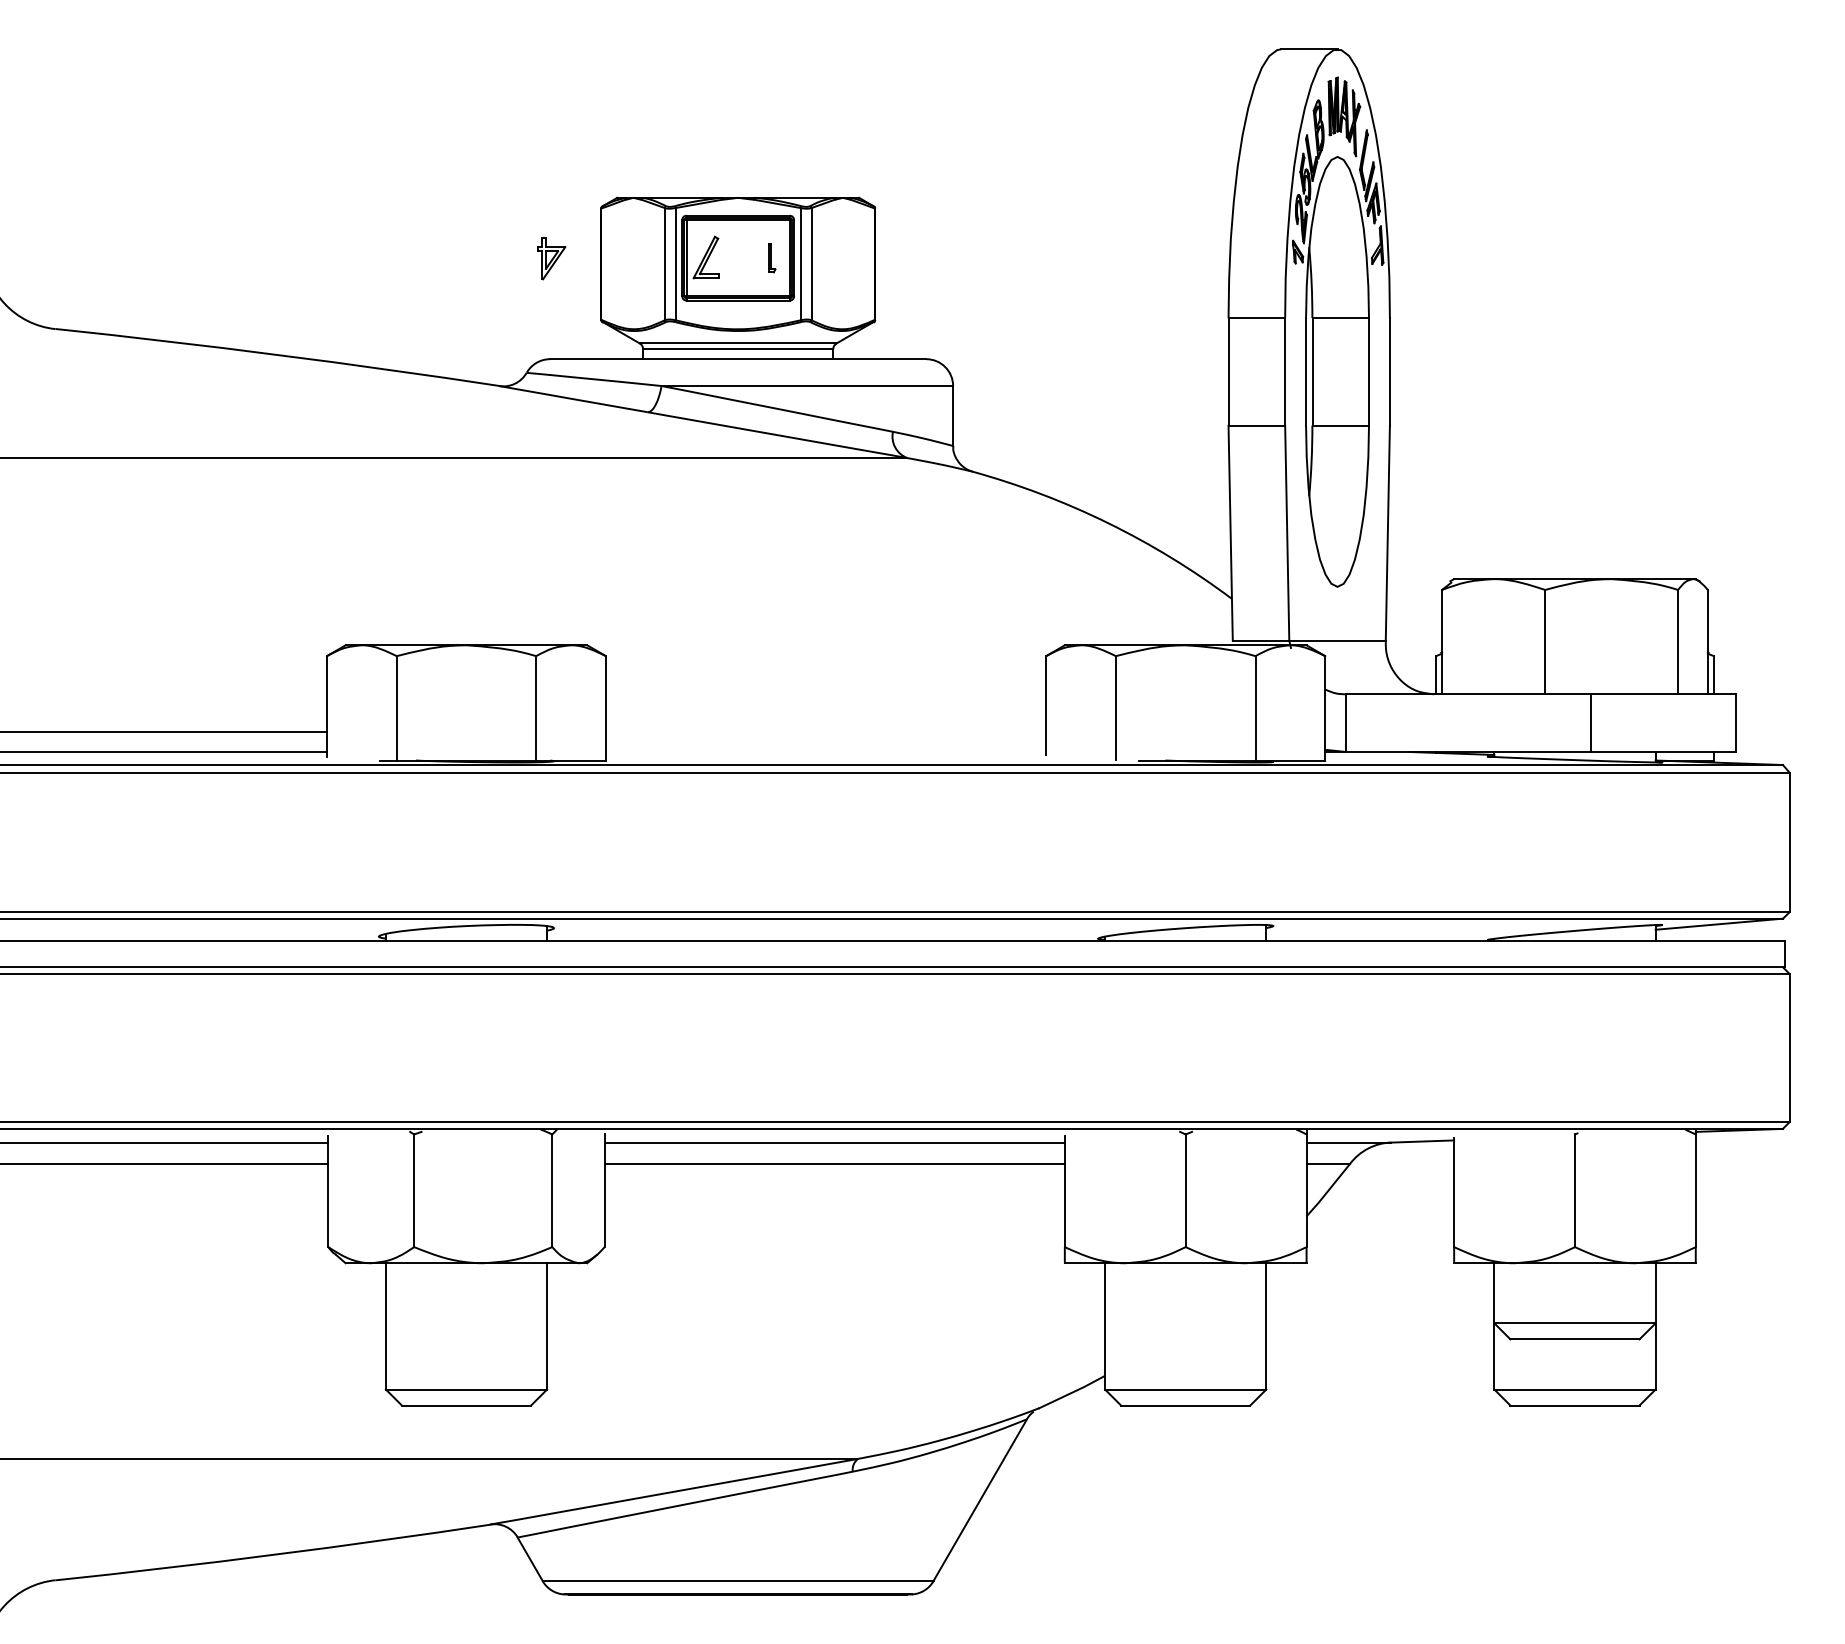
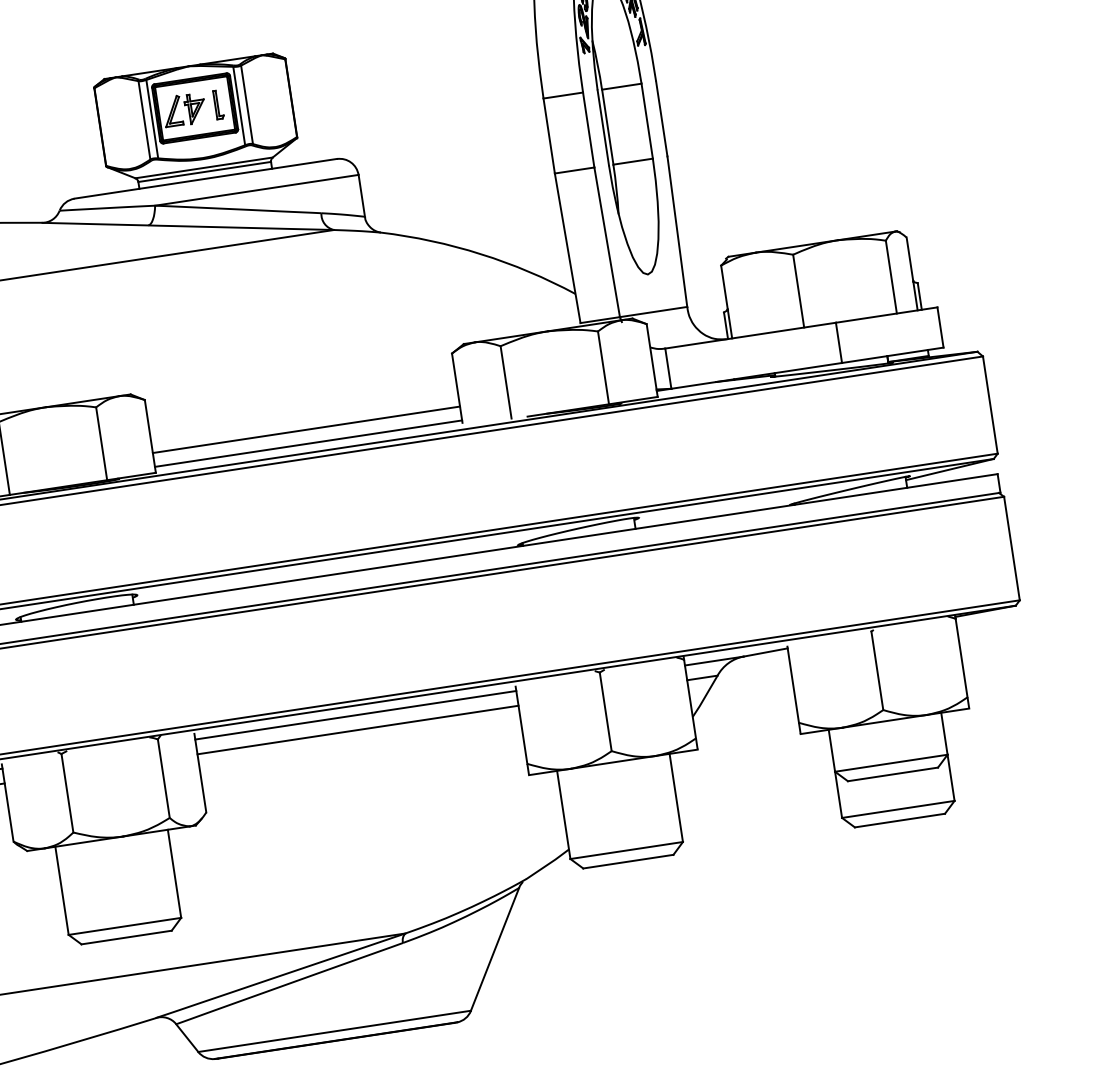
part: (551, 258) -> (195, 108), moved
part: (771, 258) -> (218, 105), size x1.43
line: (825, 732) -> (306, 430), added
line: (825, 752) -> (308, 444), added

